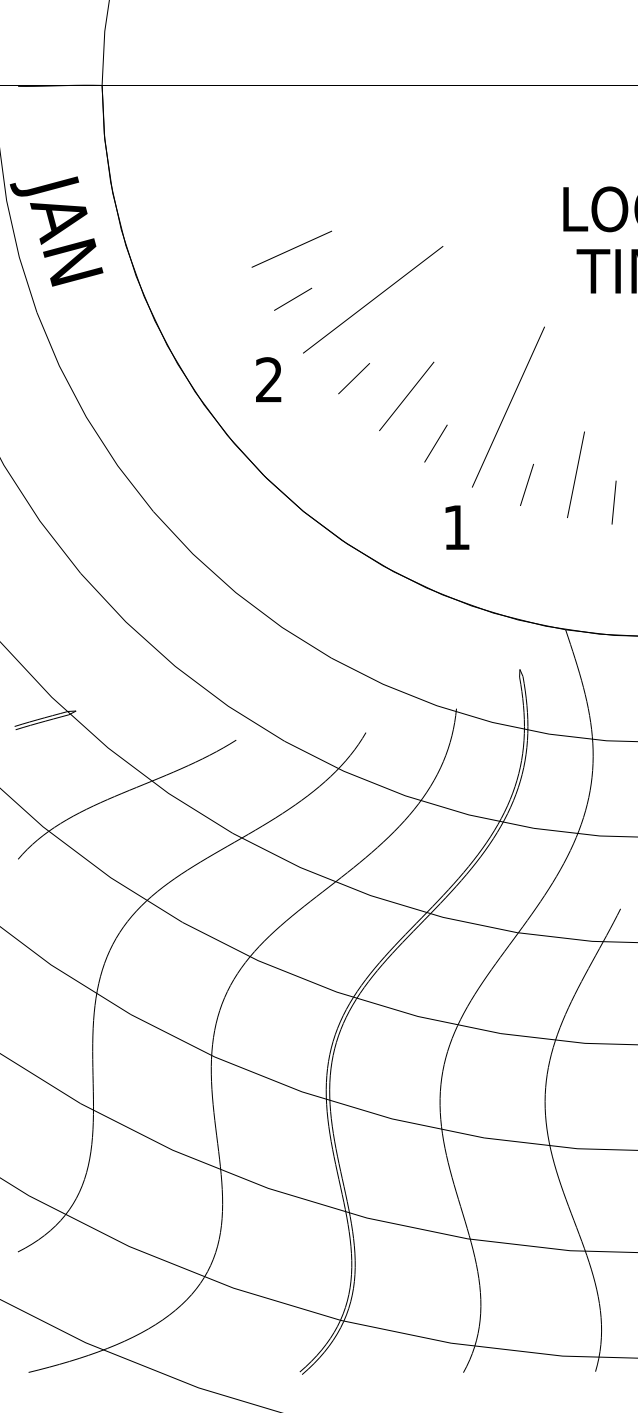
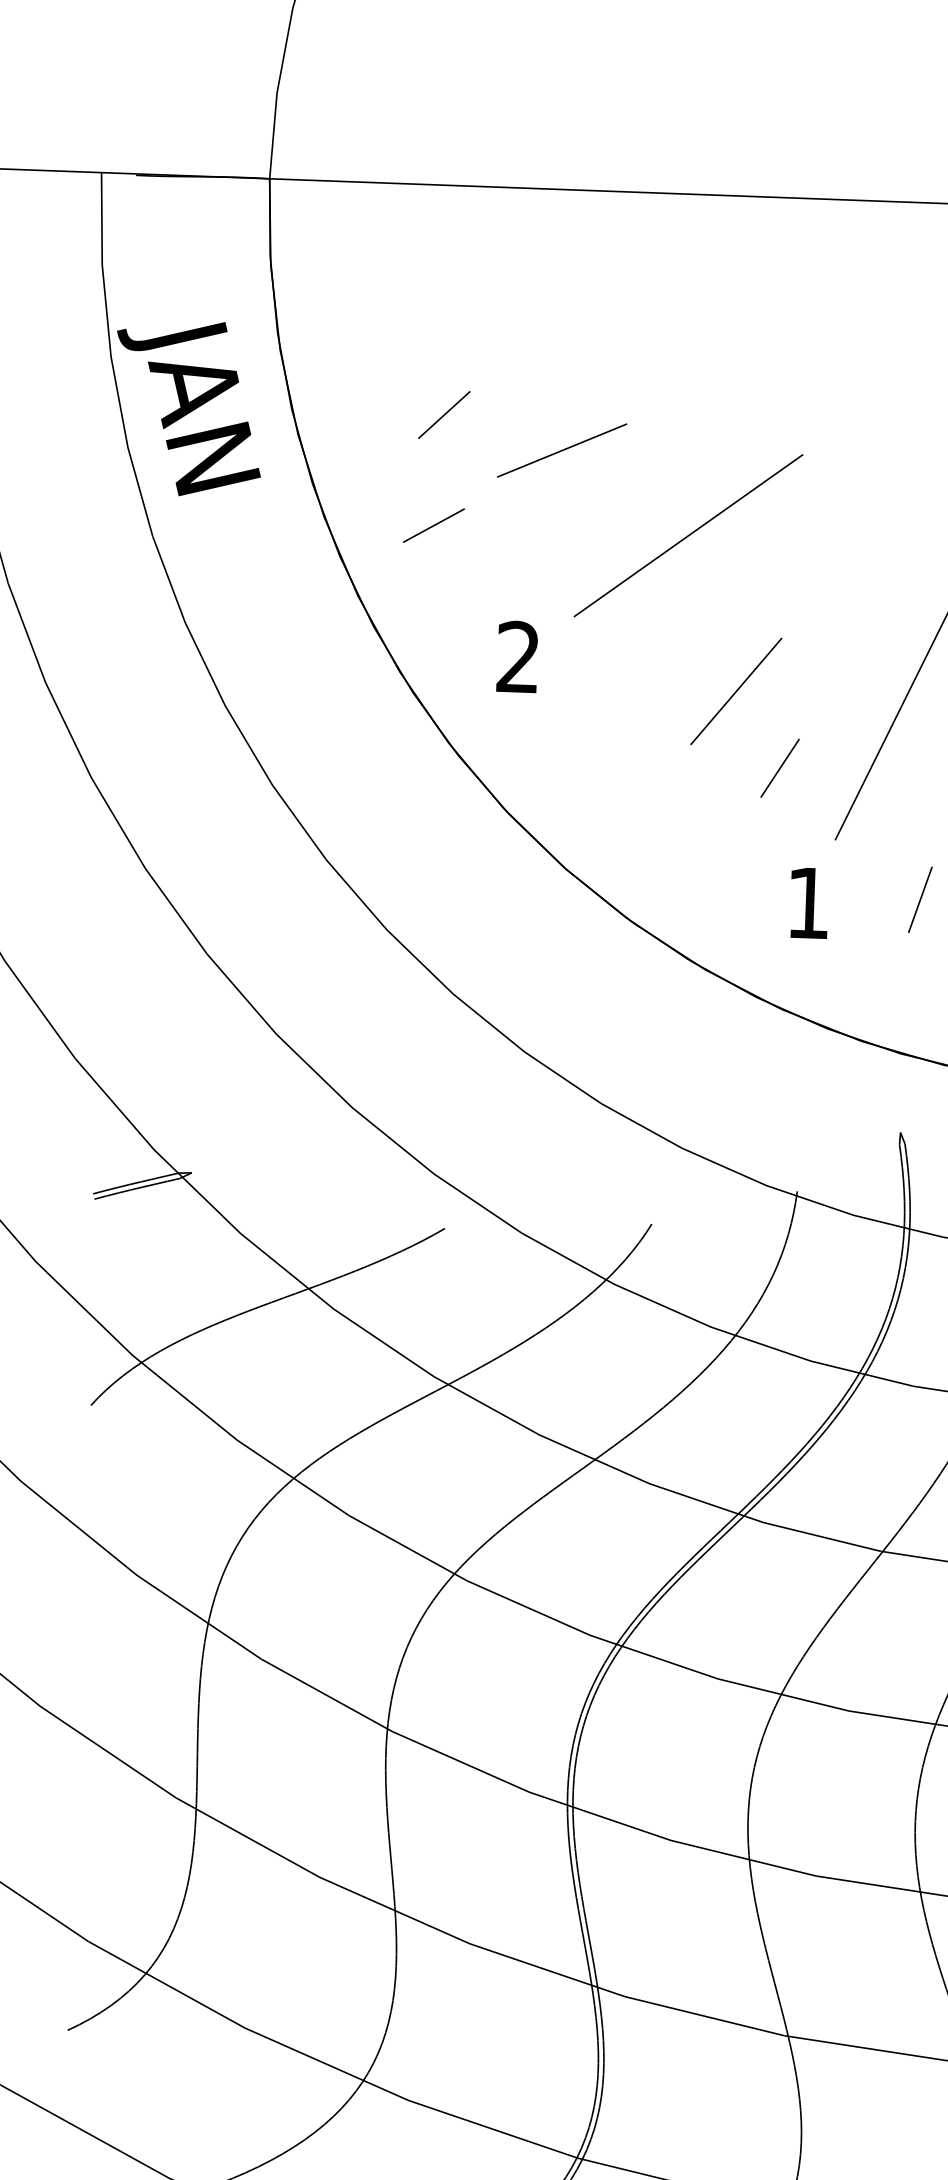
line: (293, 298) -> (434, 524), moved
line: (353, 378) -> (443, 414), moved
line: (526, 484) -> (919, 899), moved

